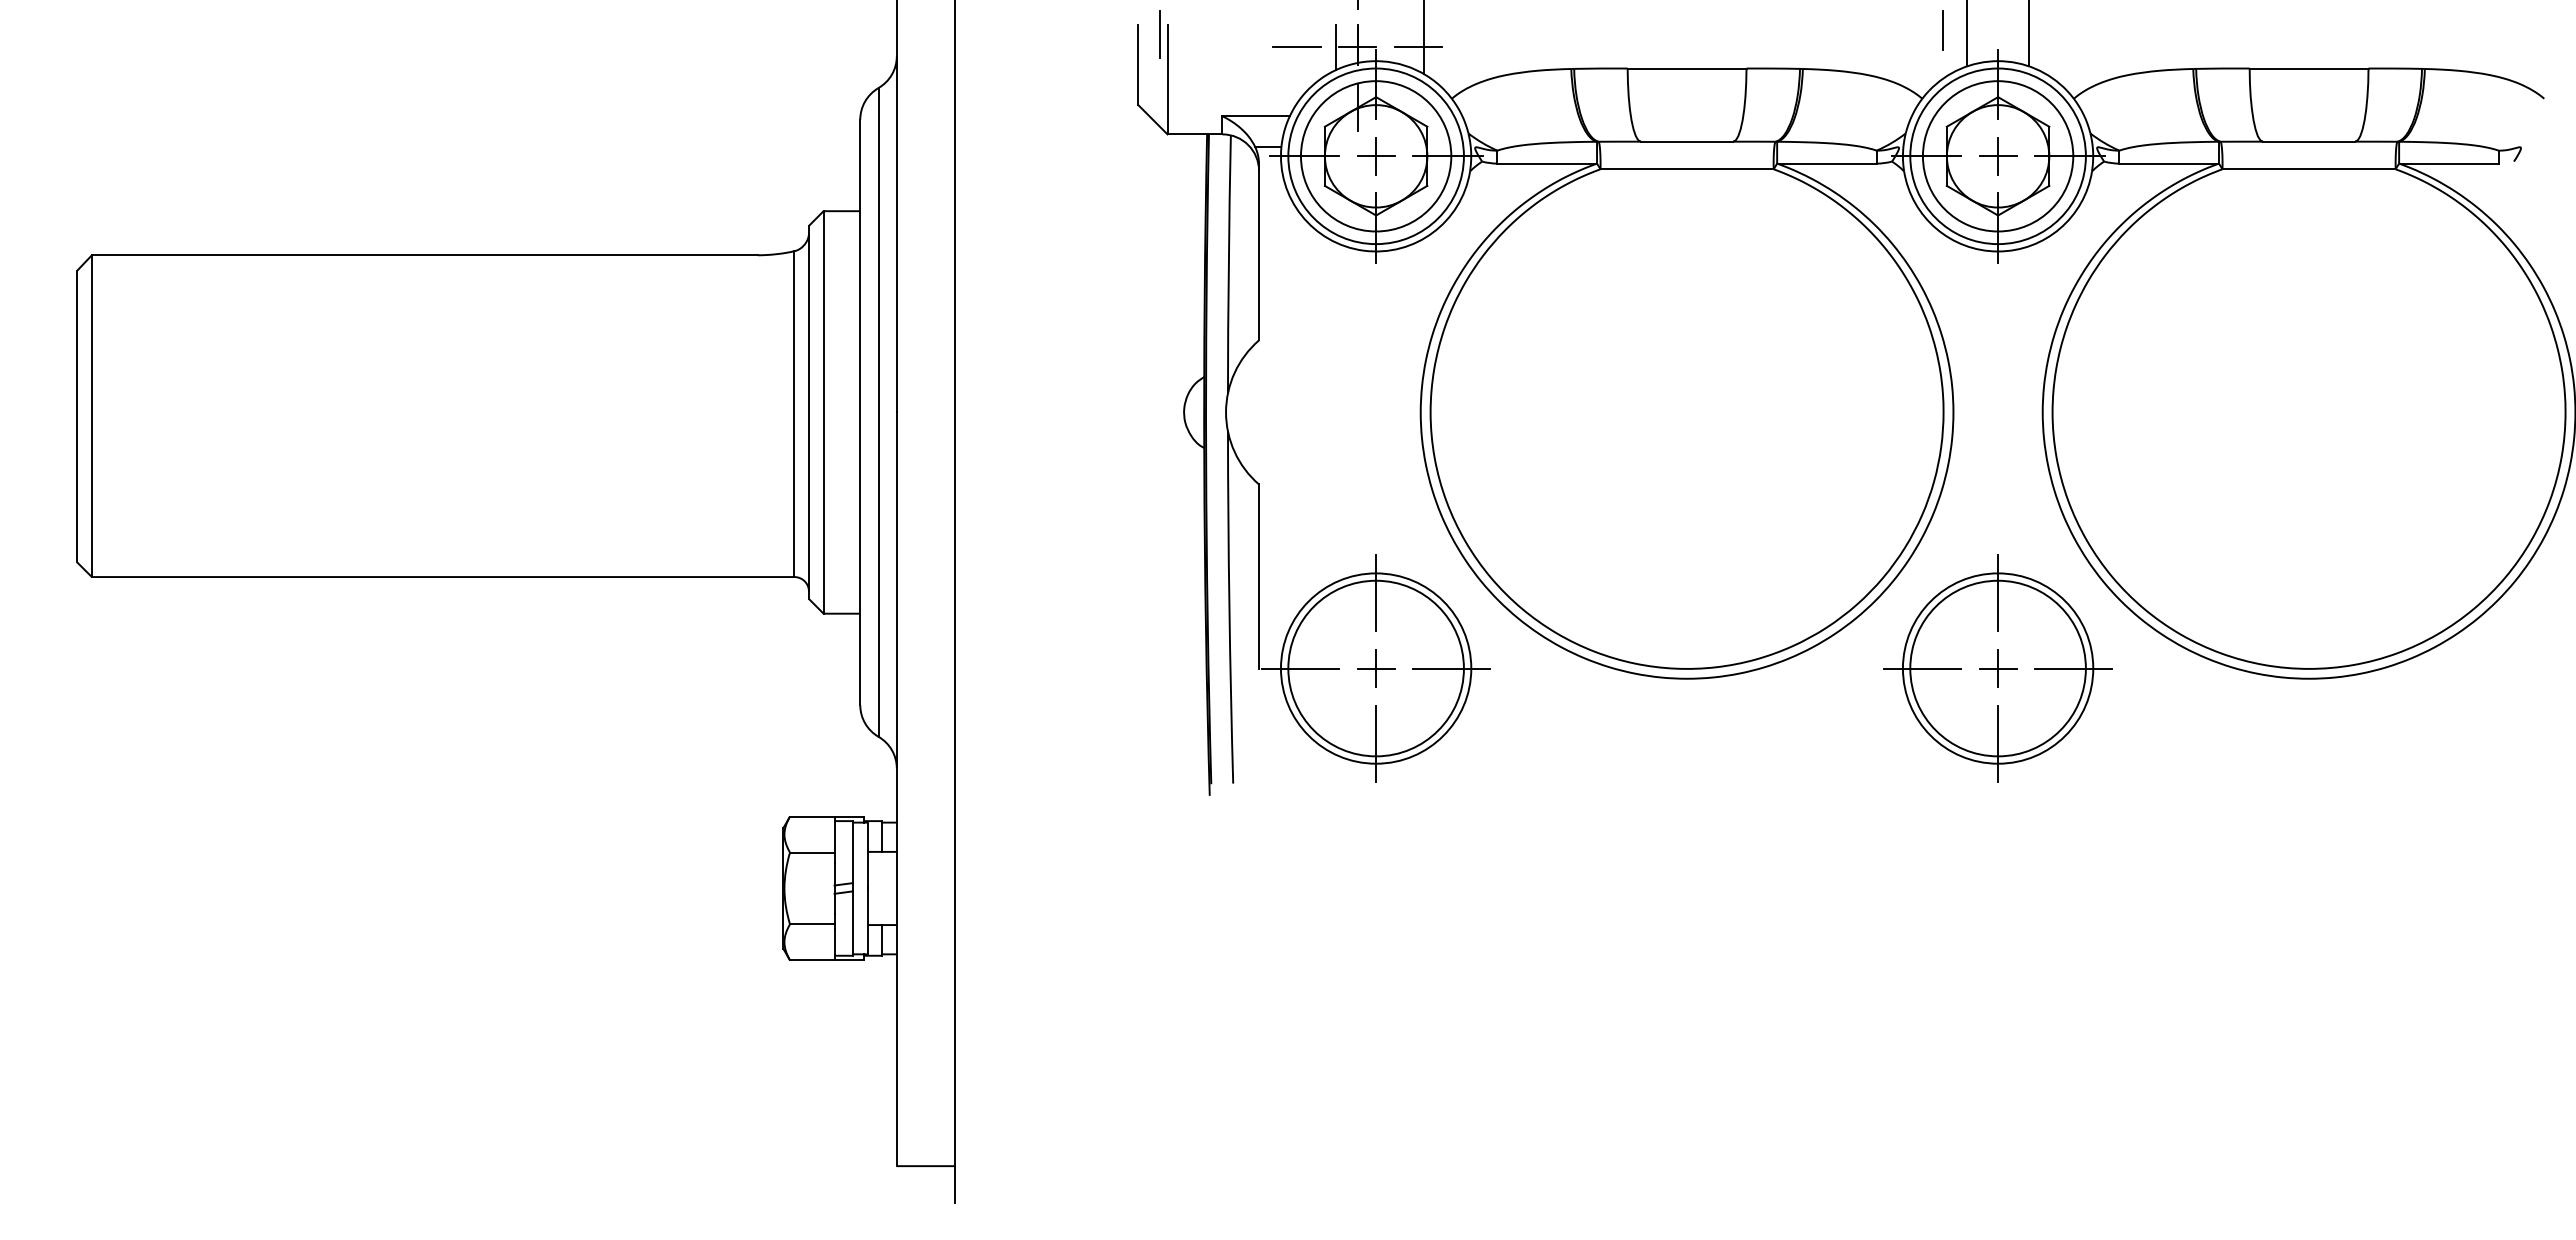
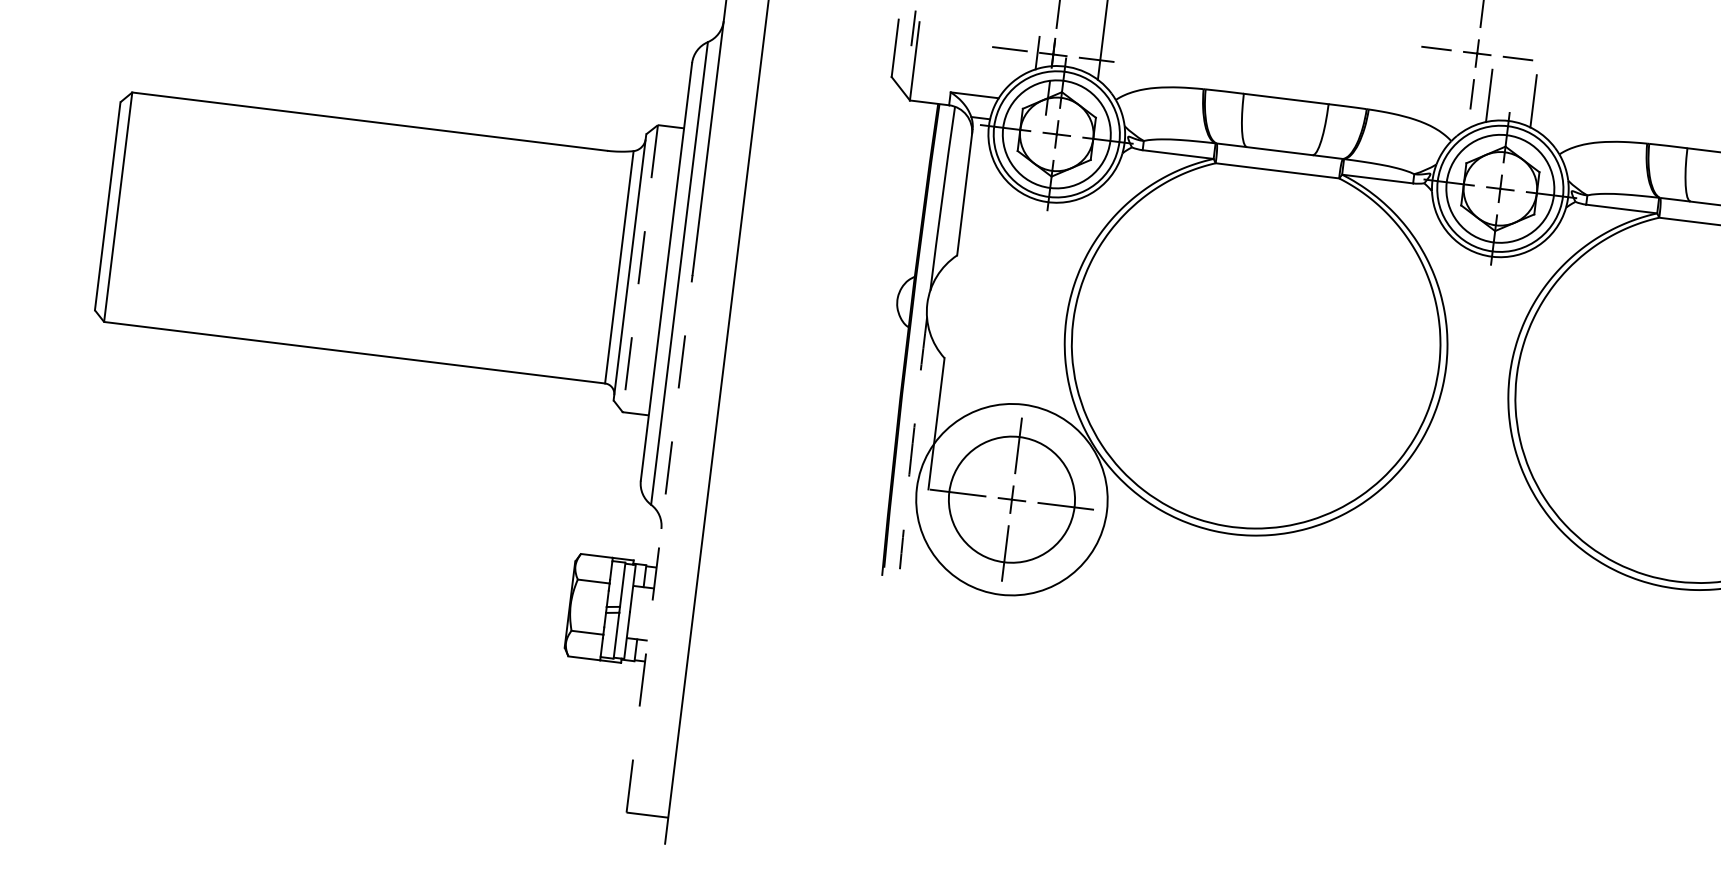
line: (823, 412) -> (640, 268), solid -> dashed
arc: (1229, 607) -> (912, 443), solid -> dashed
circle: (1375, 668) -> (1011, 499), size x1.4
part: (1997, 668) -> (1455, 554), removed
line: (896, 789) -> (659, 543), solid -> dashed

